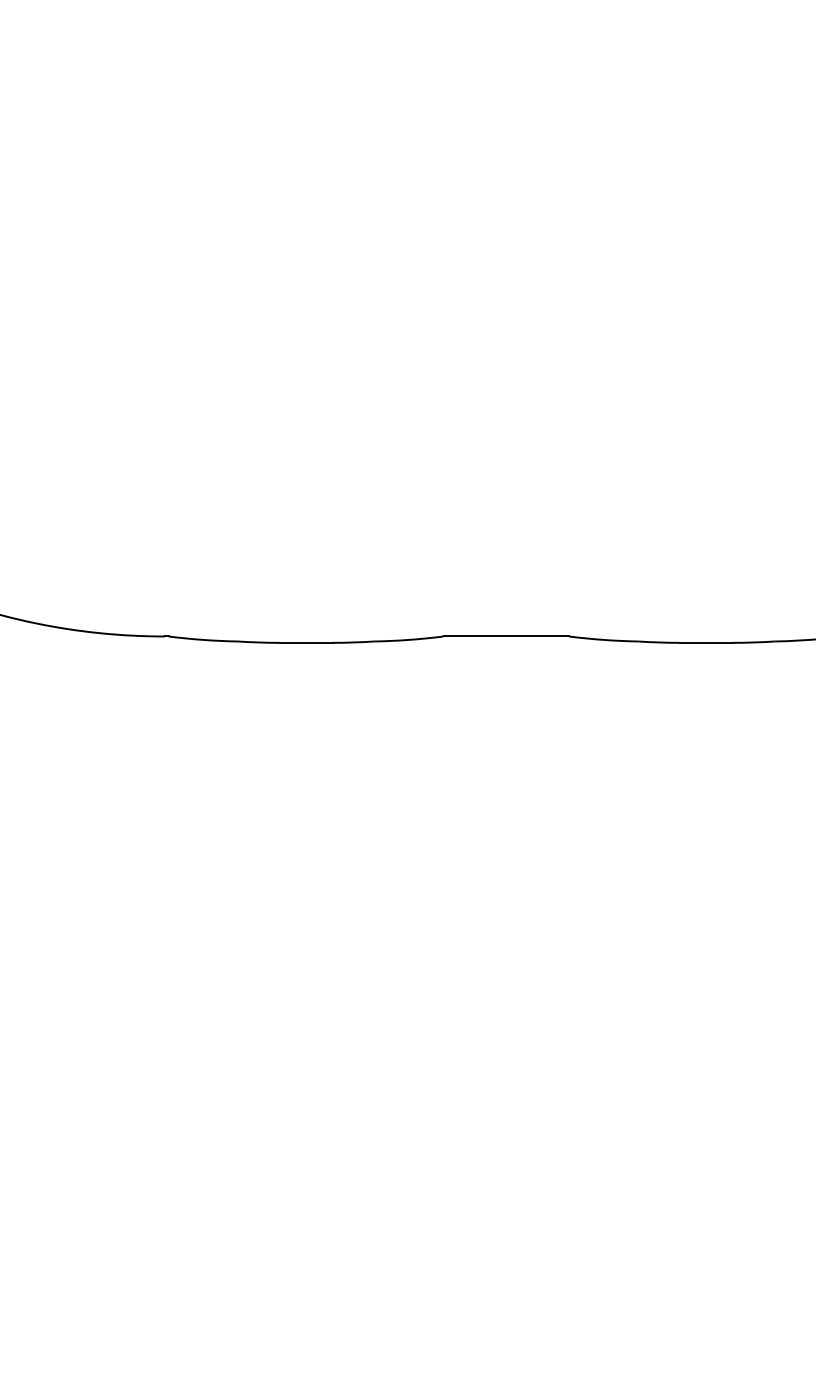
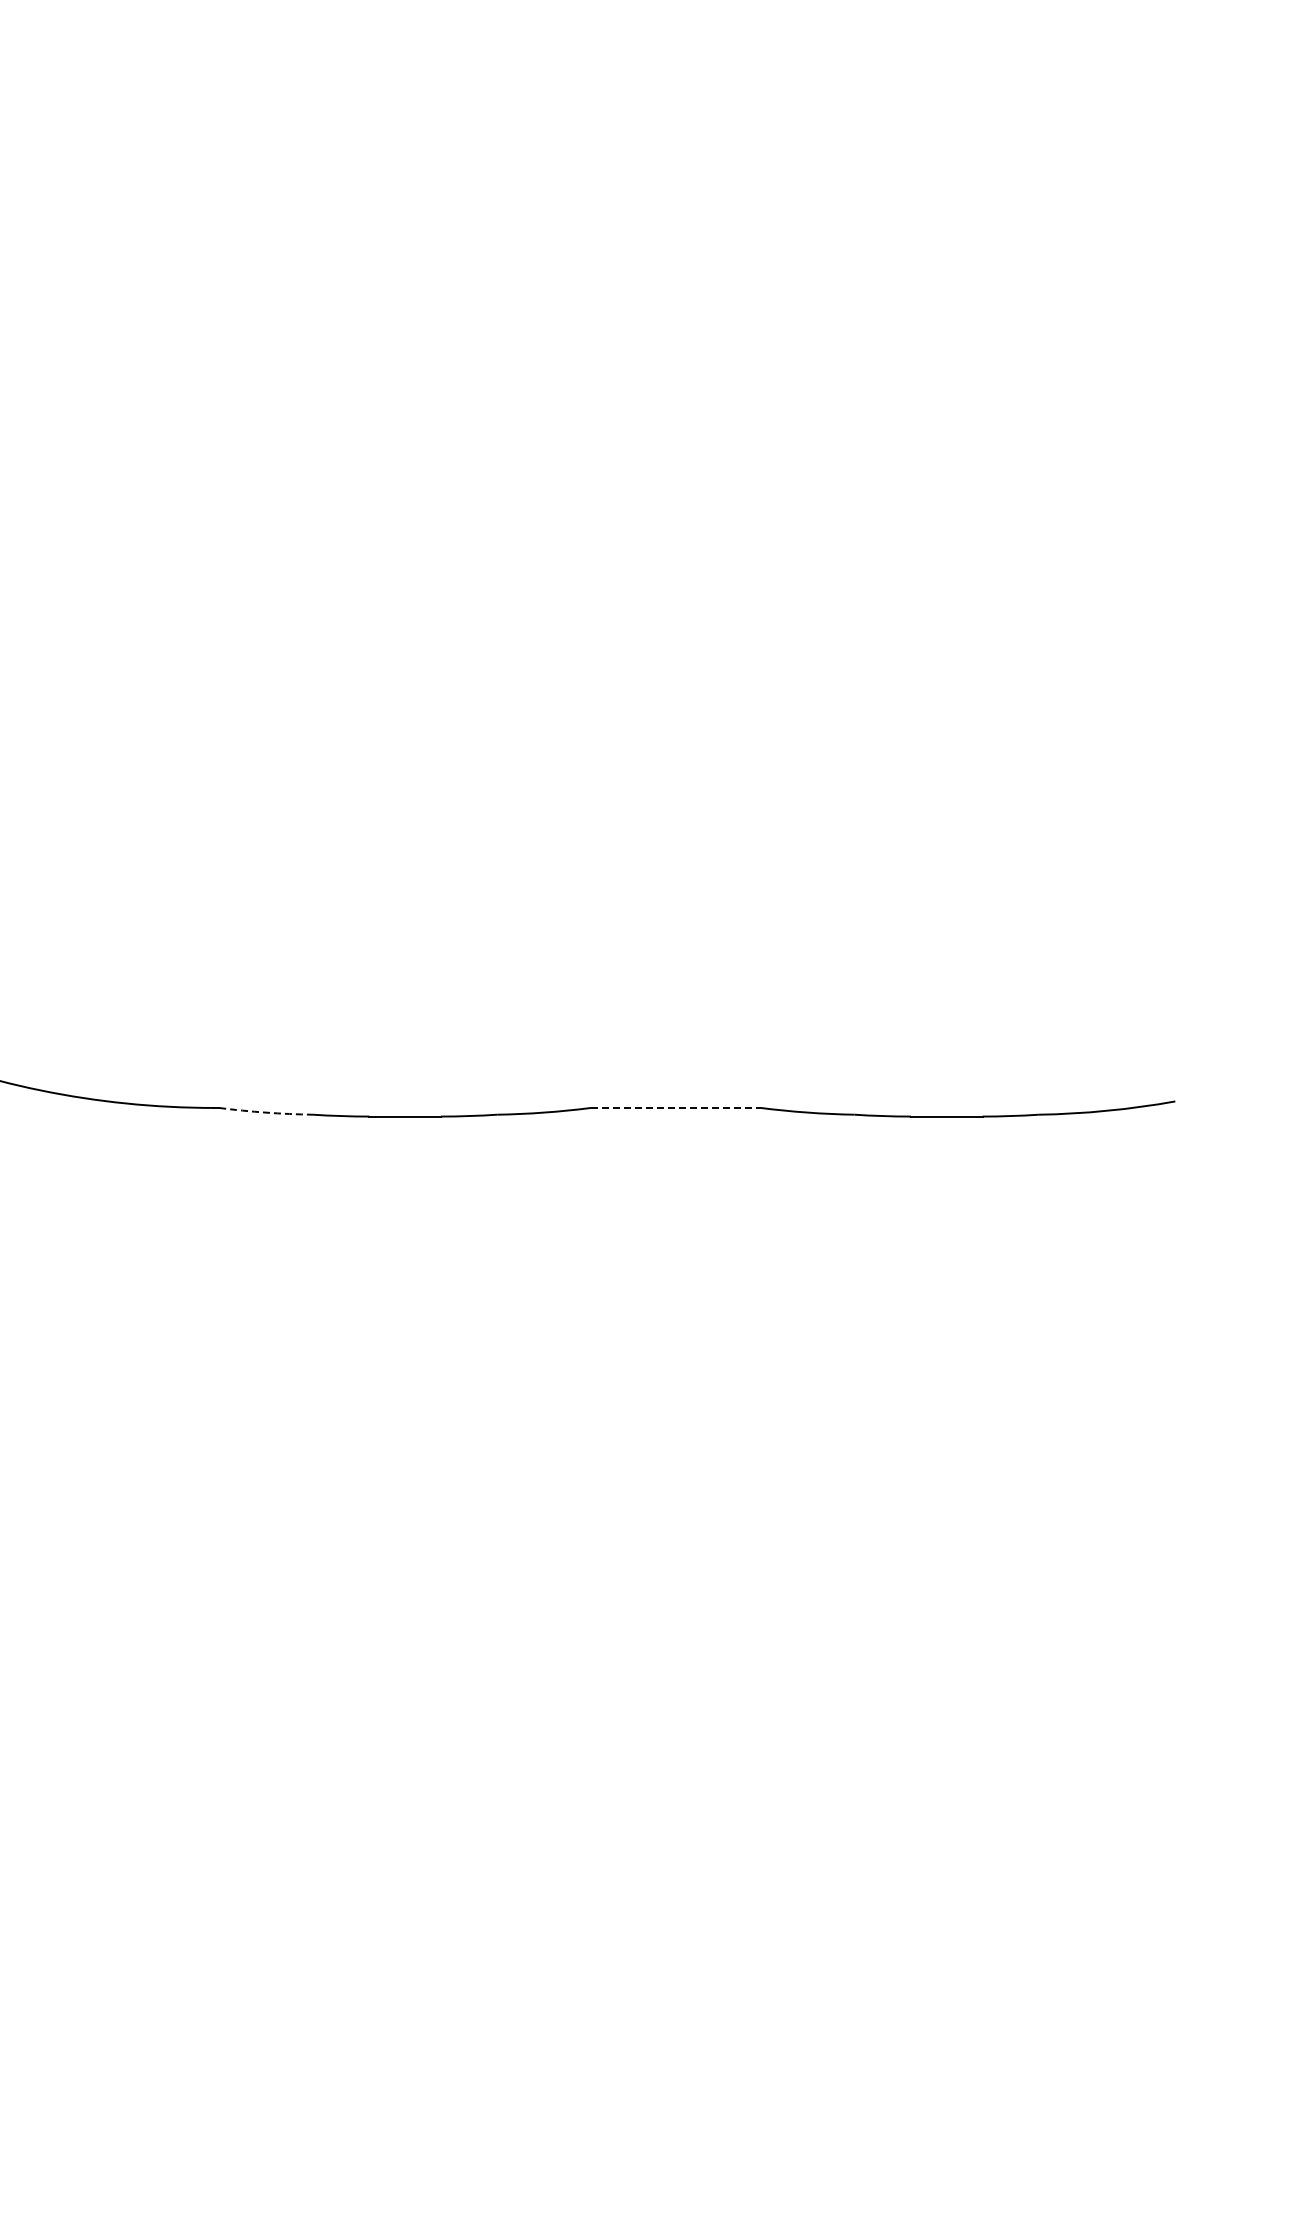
line: (505, 636) -> (675, 1107), solid -> dashed
arc: (202, 639) -> (265, 1112), solid -> dashed

